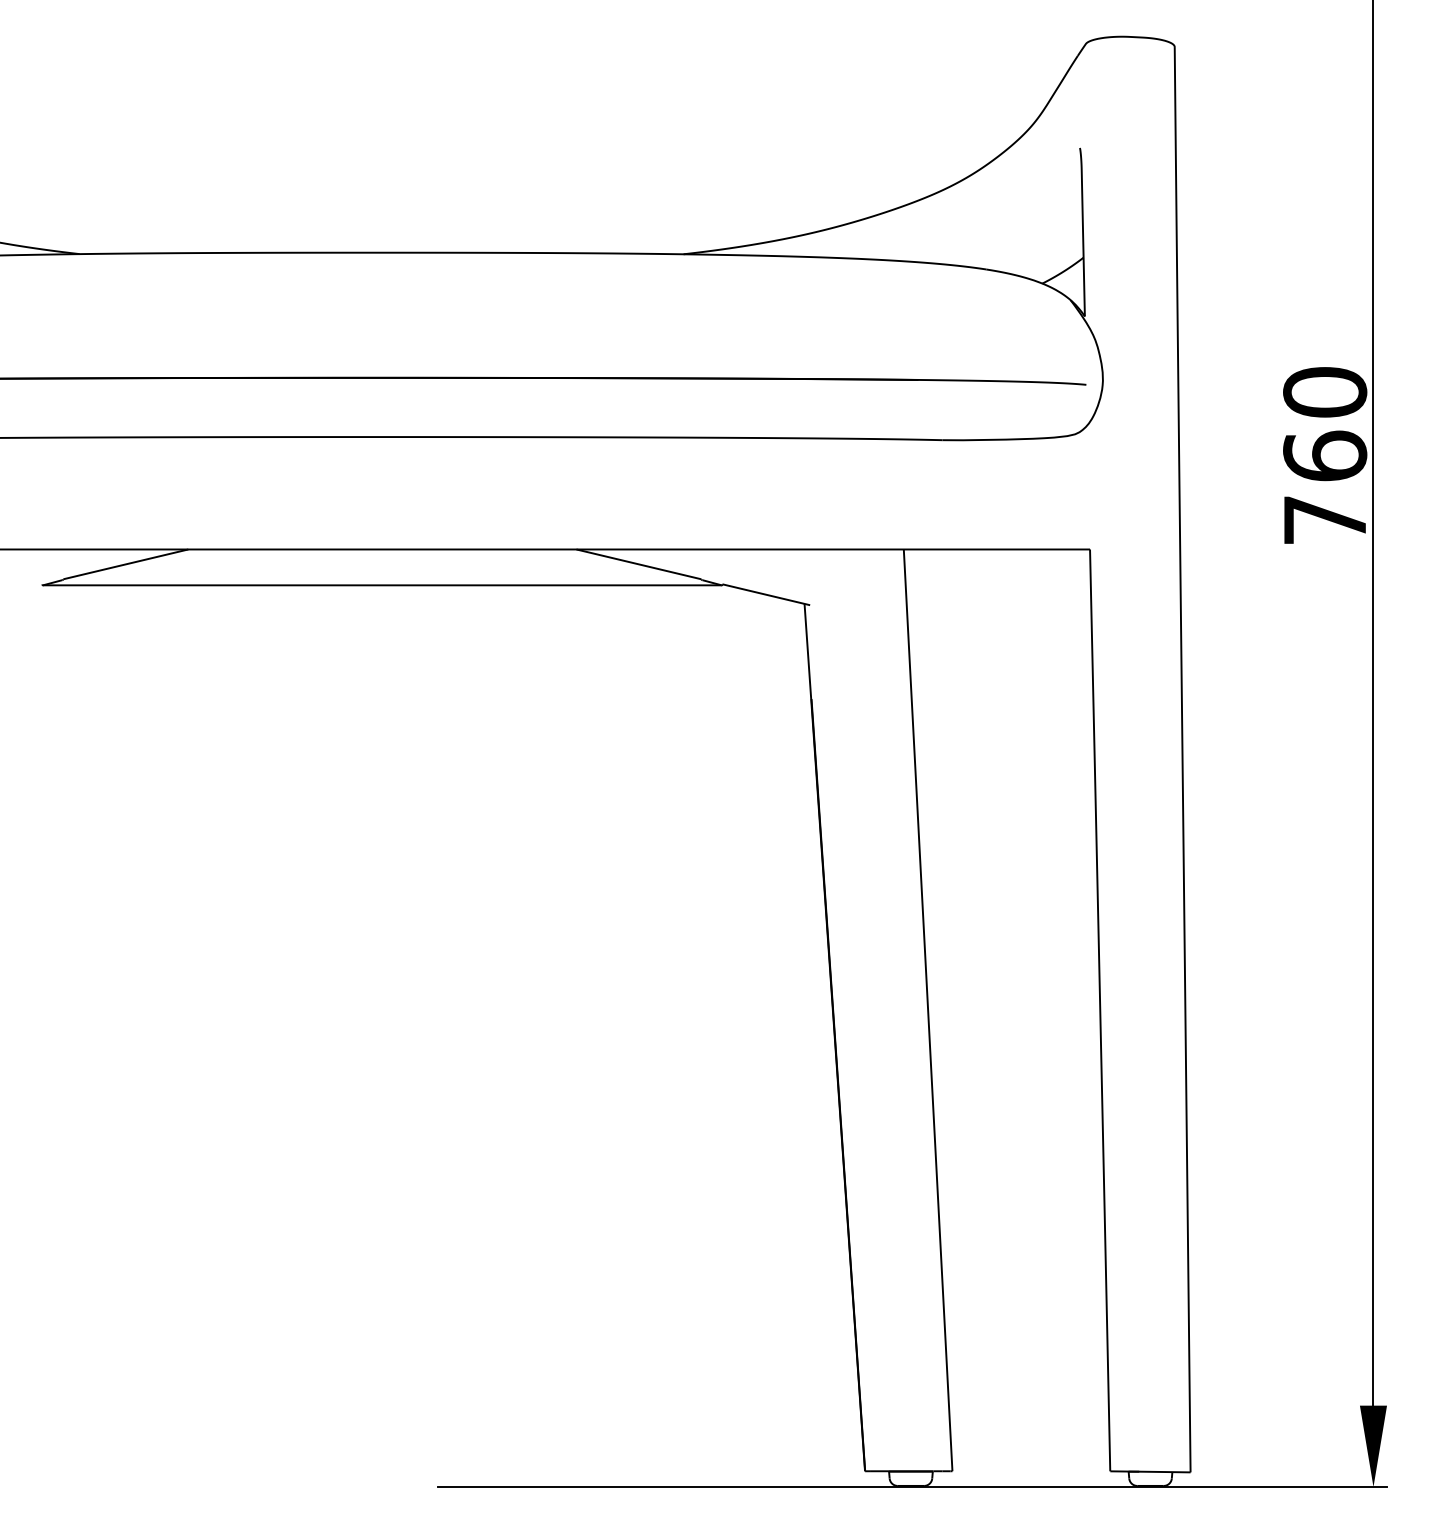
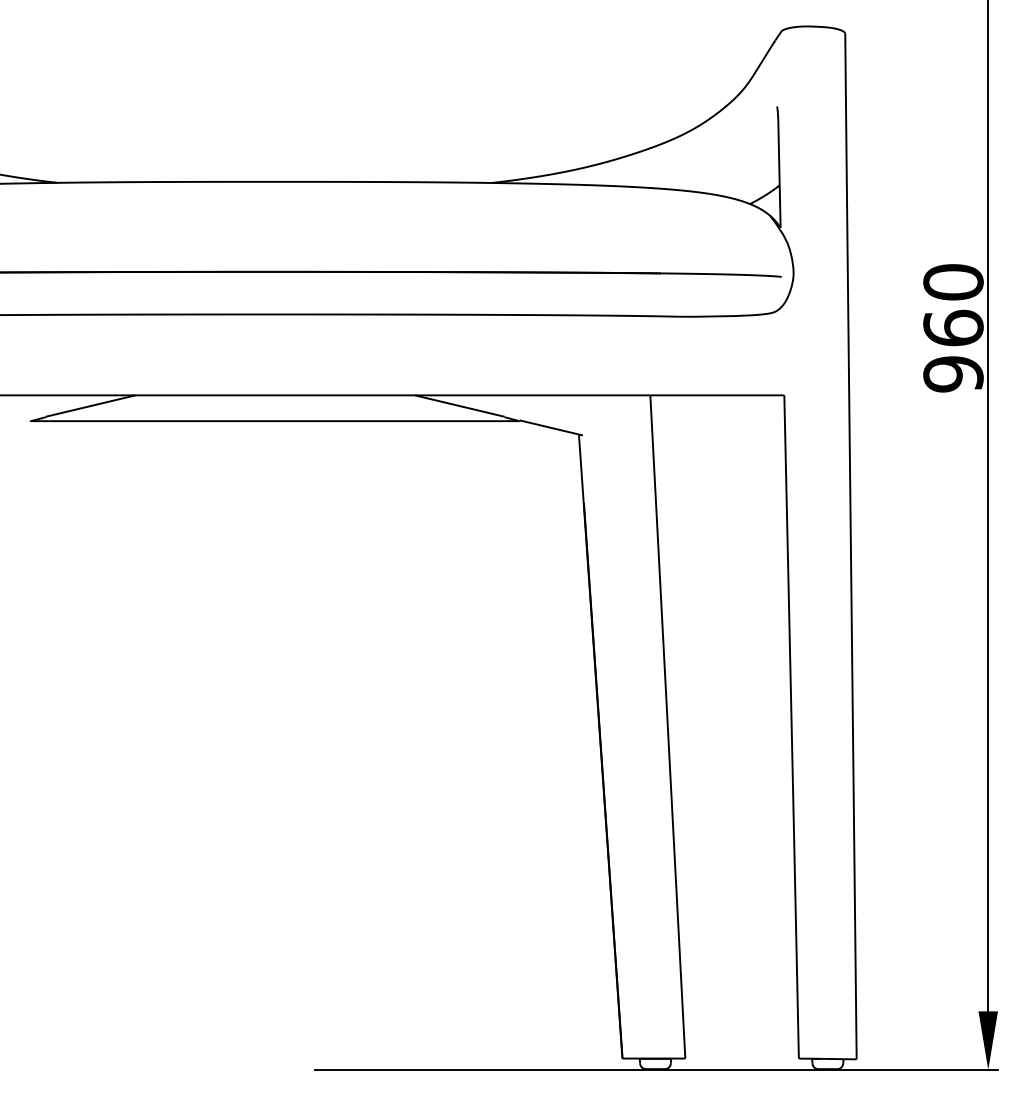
text: (1325, 520) -> (953, 374), 760 -> 960

